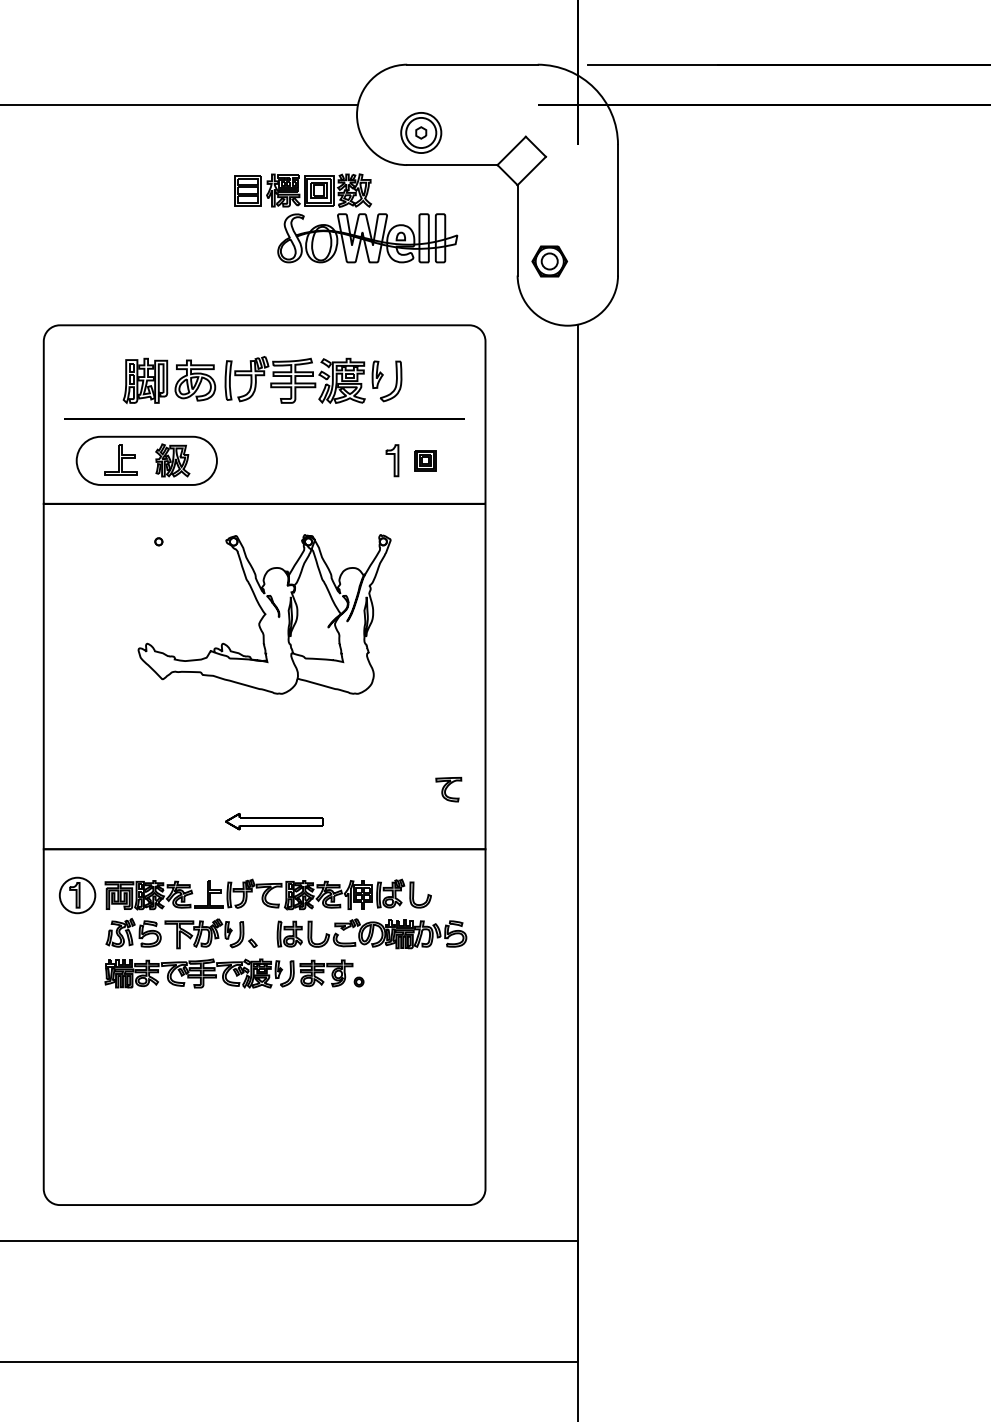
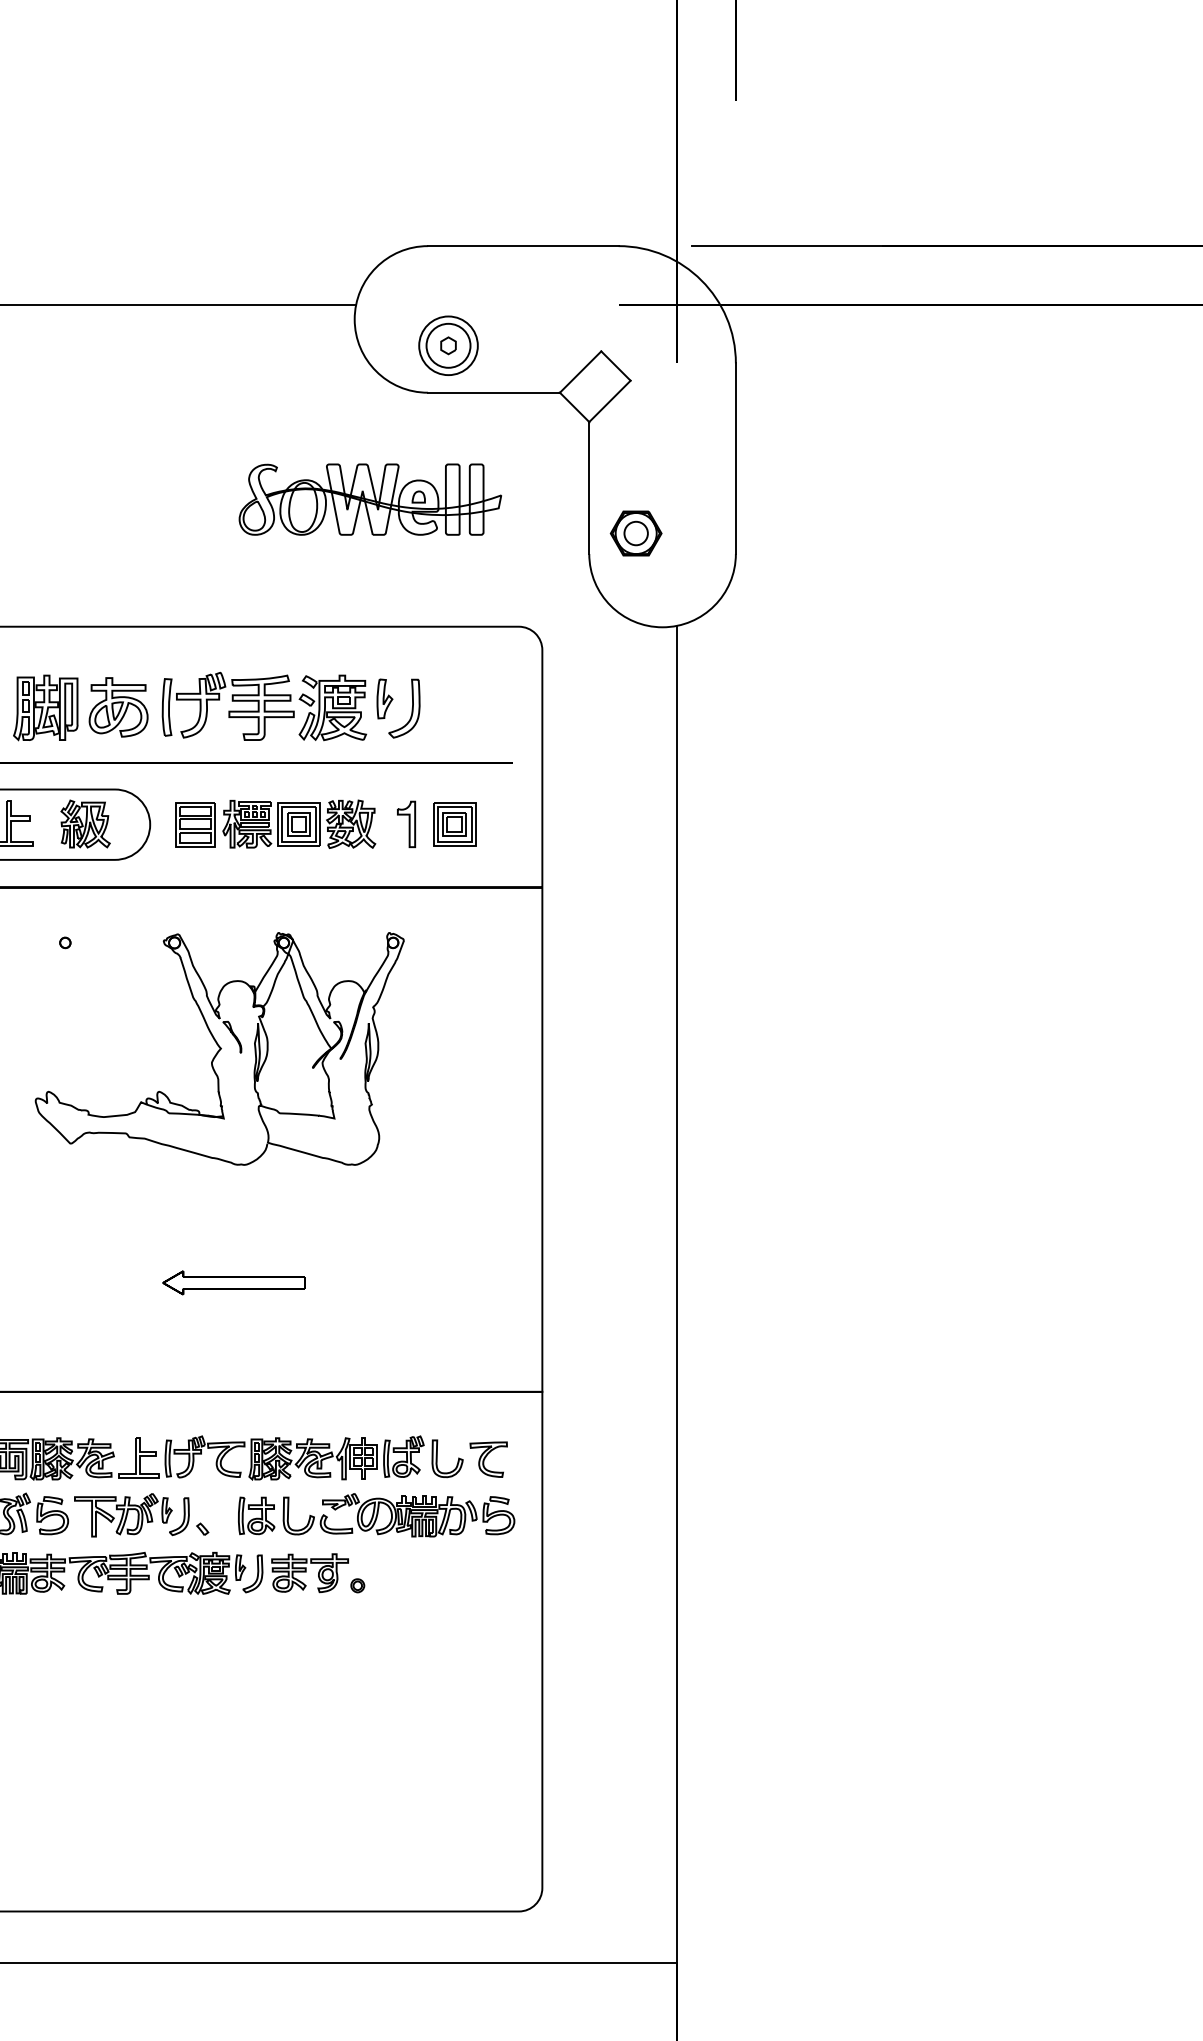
part: (302, 190) -> (275, 824), moved
part: (425, 460) -> (454, 824), size x1.43
part: (448, 789) -> (488, 1459), moved
part: (274, 821) -> (234, 1282), moved

